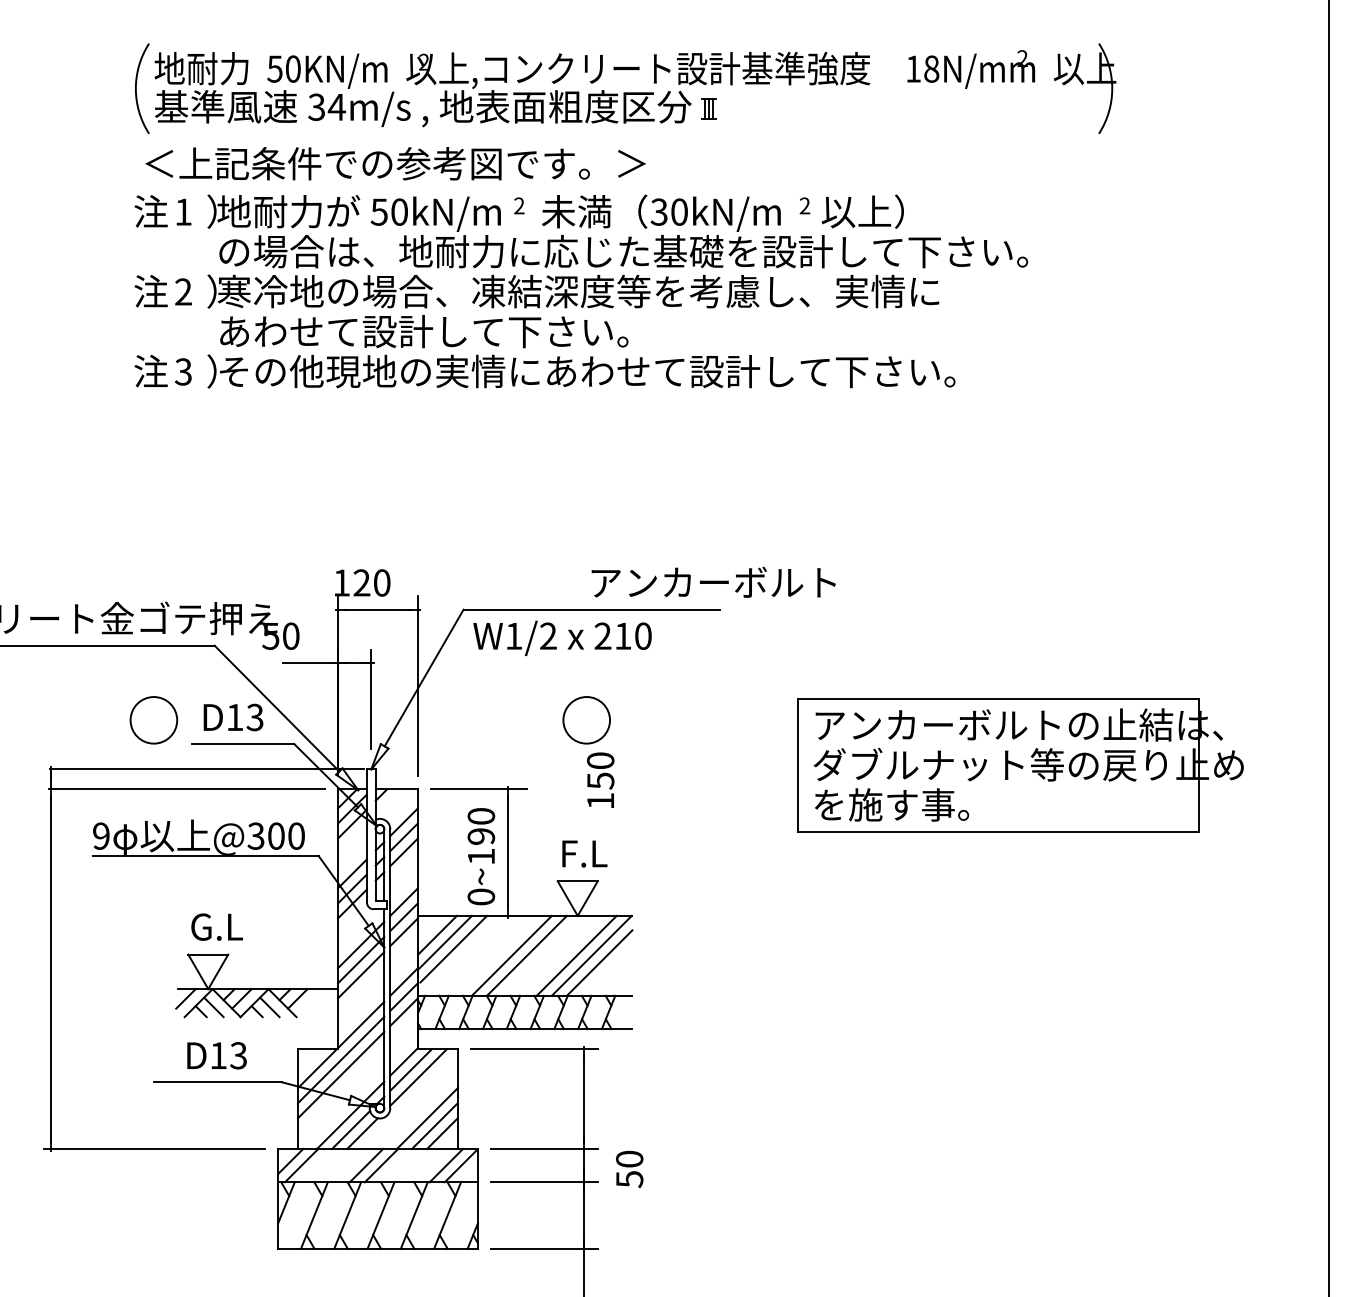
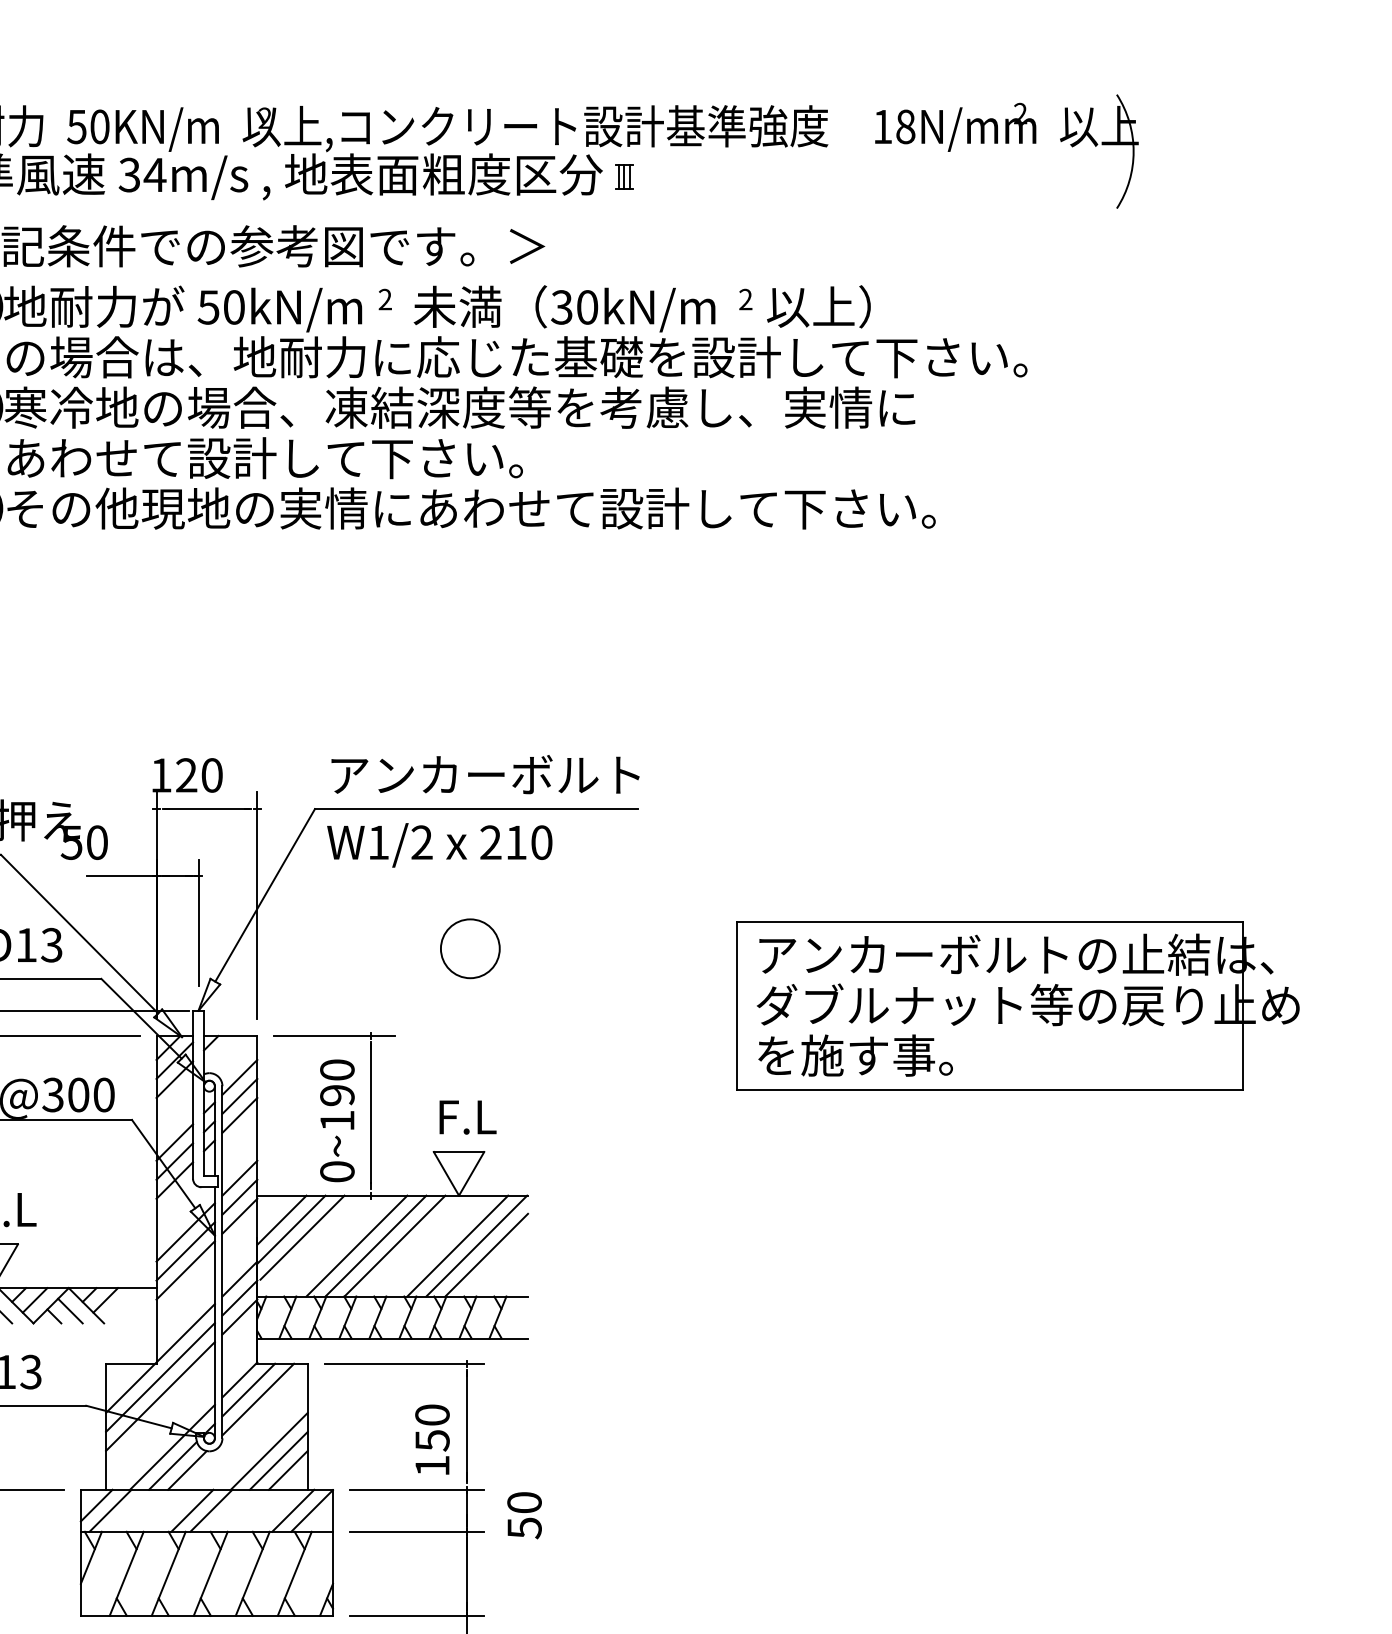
text: (713, 581) -> (485, 773), moved
text: (600, 779) -> (432, 1438), moved
line: (496, 955) -> (356, 1245), added

